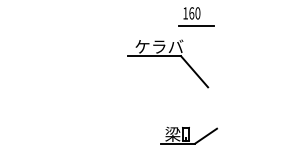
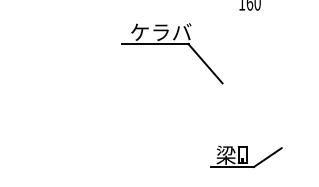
line: (195, 25) -> (254, 18), removed
part: (168, 56) -> (172, 44), moved

